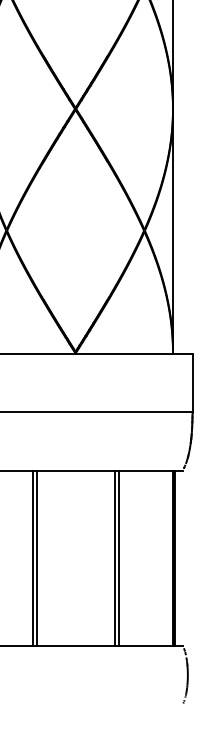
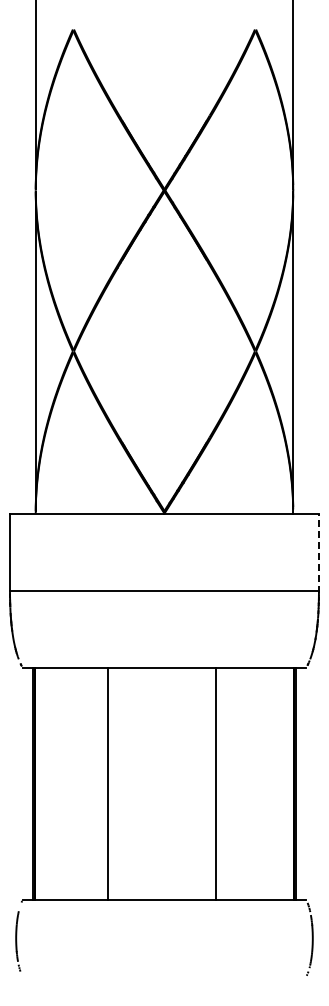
line: (192, 383) -> (318, 553), solid -> dashed
line: (36, 557) -> (112, 783), removed
line: (118, 557) -> (221, 783), removed

